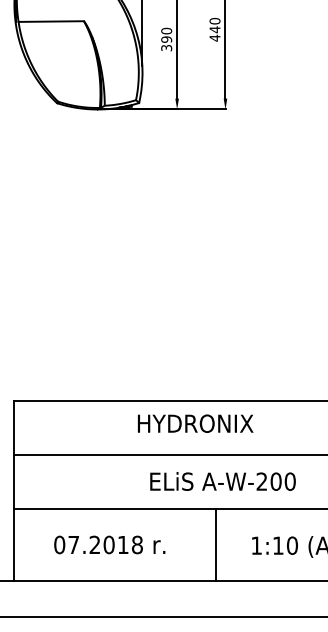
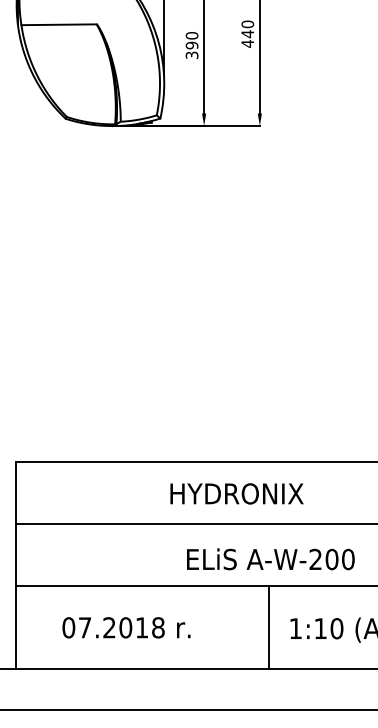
text: (195, 423) -> (236, 493), moved
text: (222, 481) -> (270, 559), moved
line: (216, 544) -> (269, 627), moved

